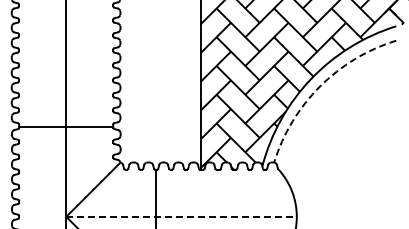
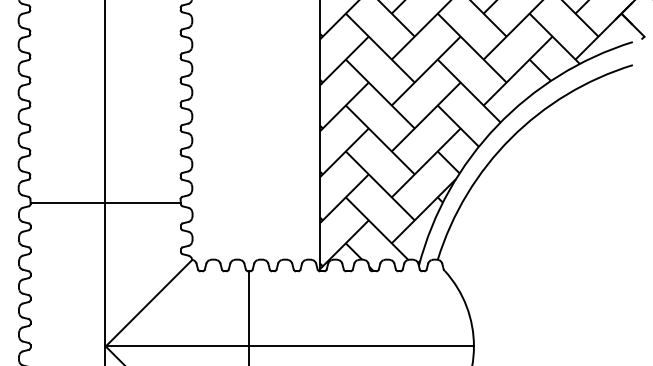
arc: (320, 86) -> (511, 138), dashed -> solid
line: (182, 216) -> (291, 345), dashed -> solid

